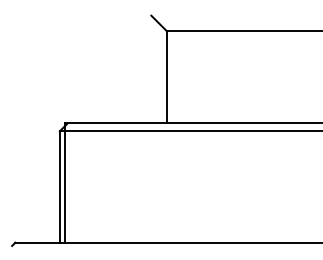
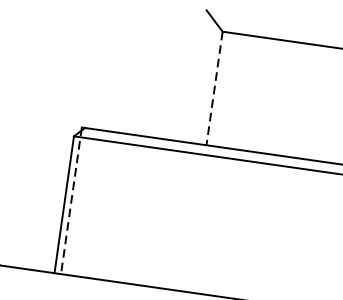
line: (166, 77) -> (214, 88), solid -> dashed
line: (65, 183) -> (71, 201), solid -> dashed

